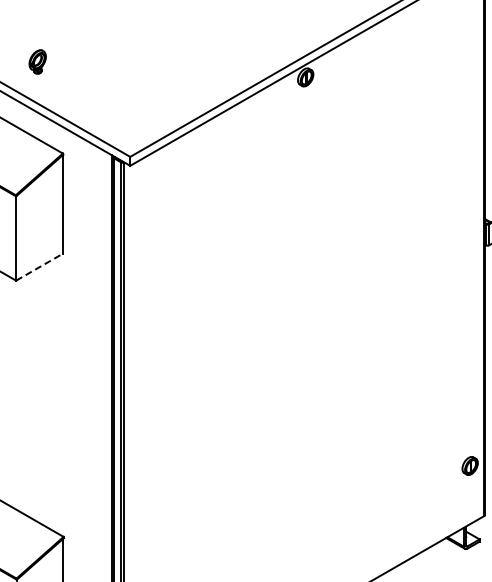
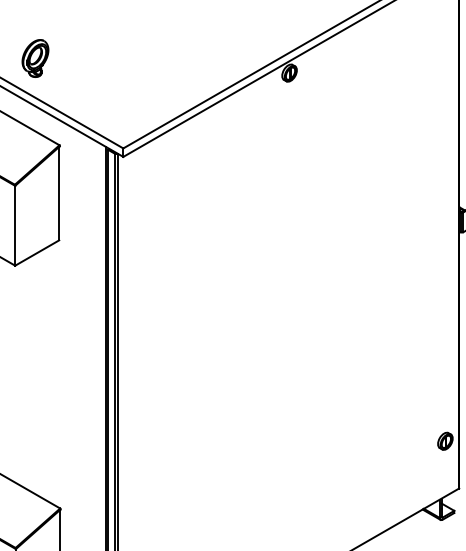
part: (37, 61) -> (35, 58), size x1.67
line: (39, 267) -> (37, 253), dashed -> solid

